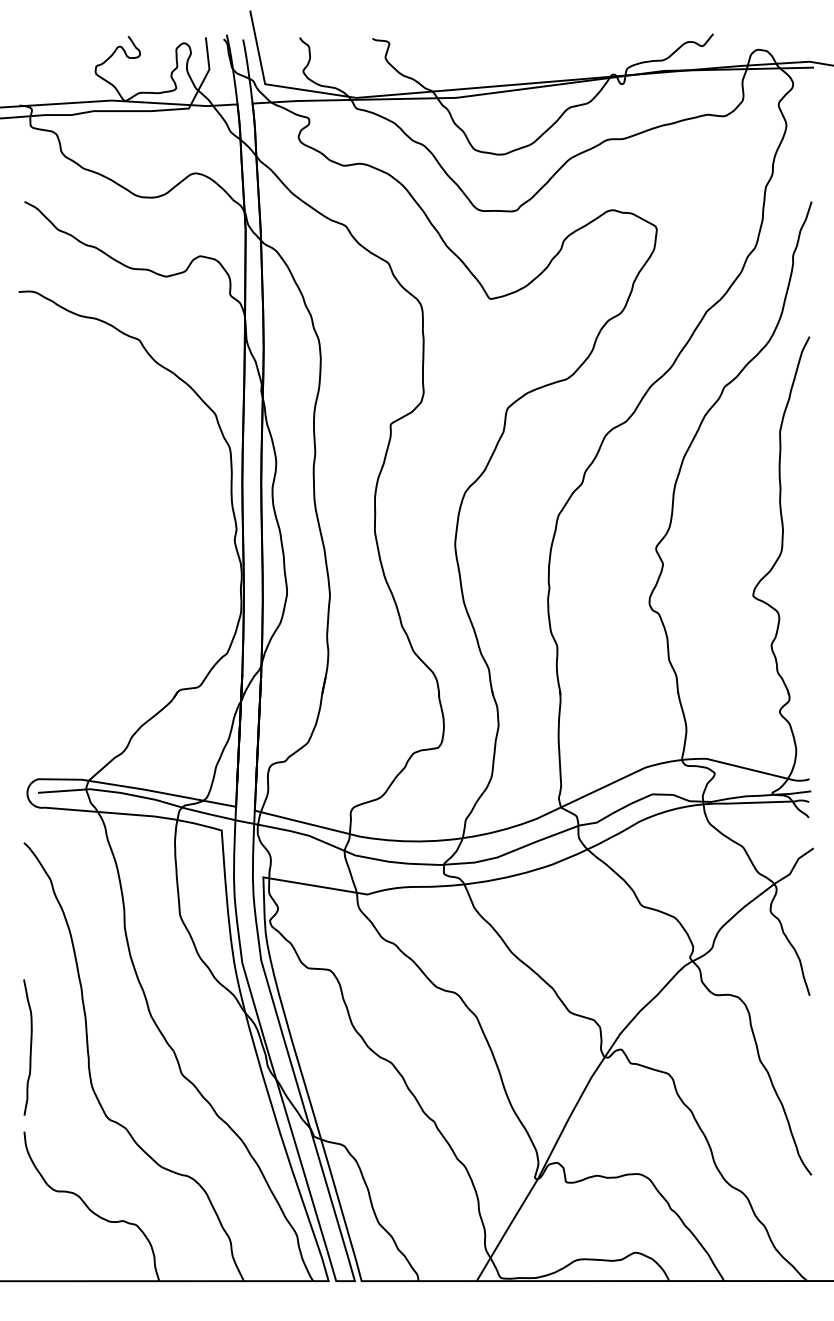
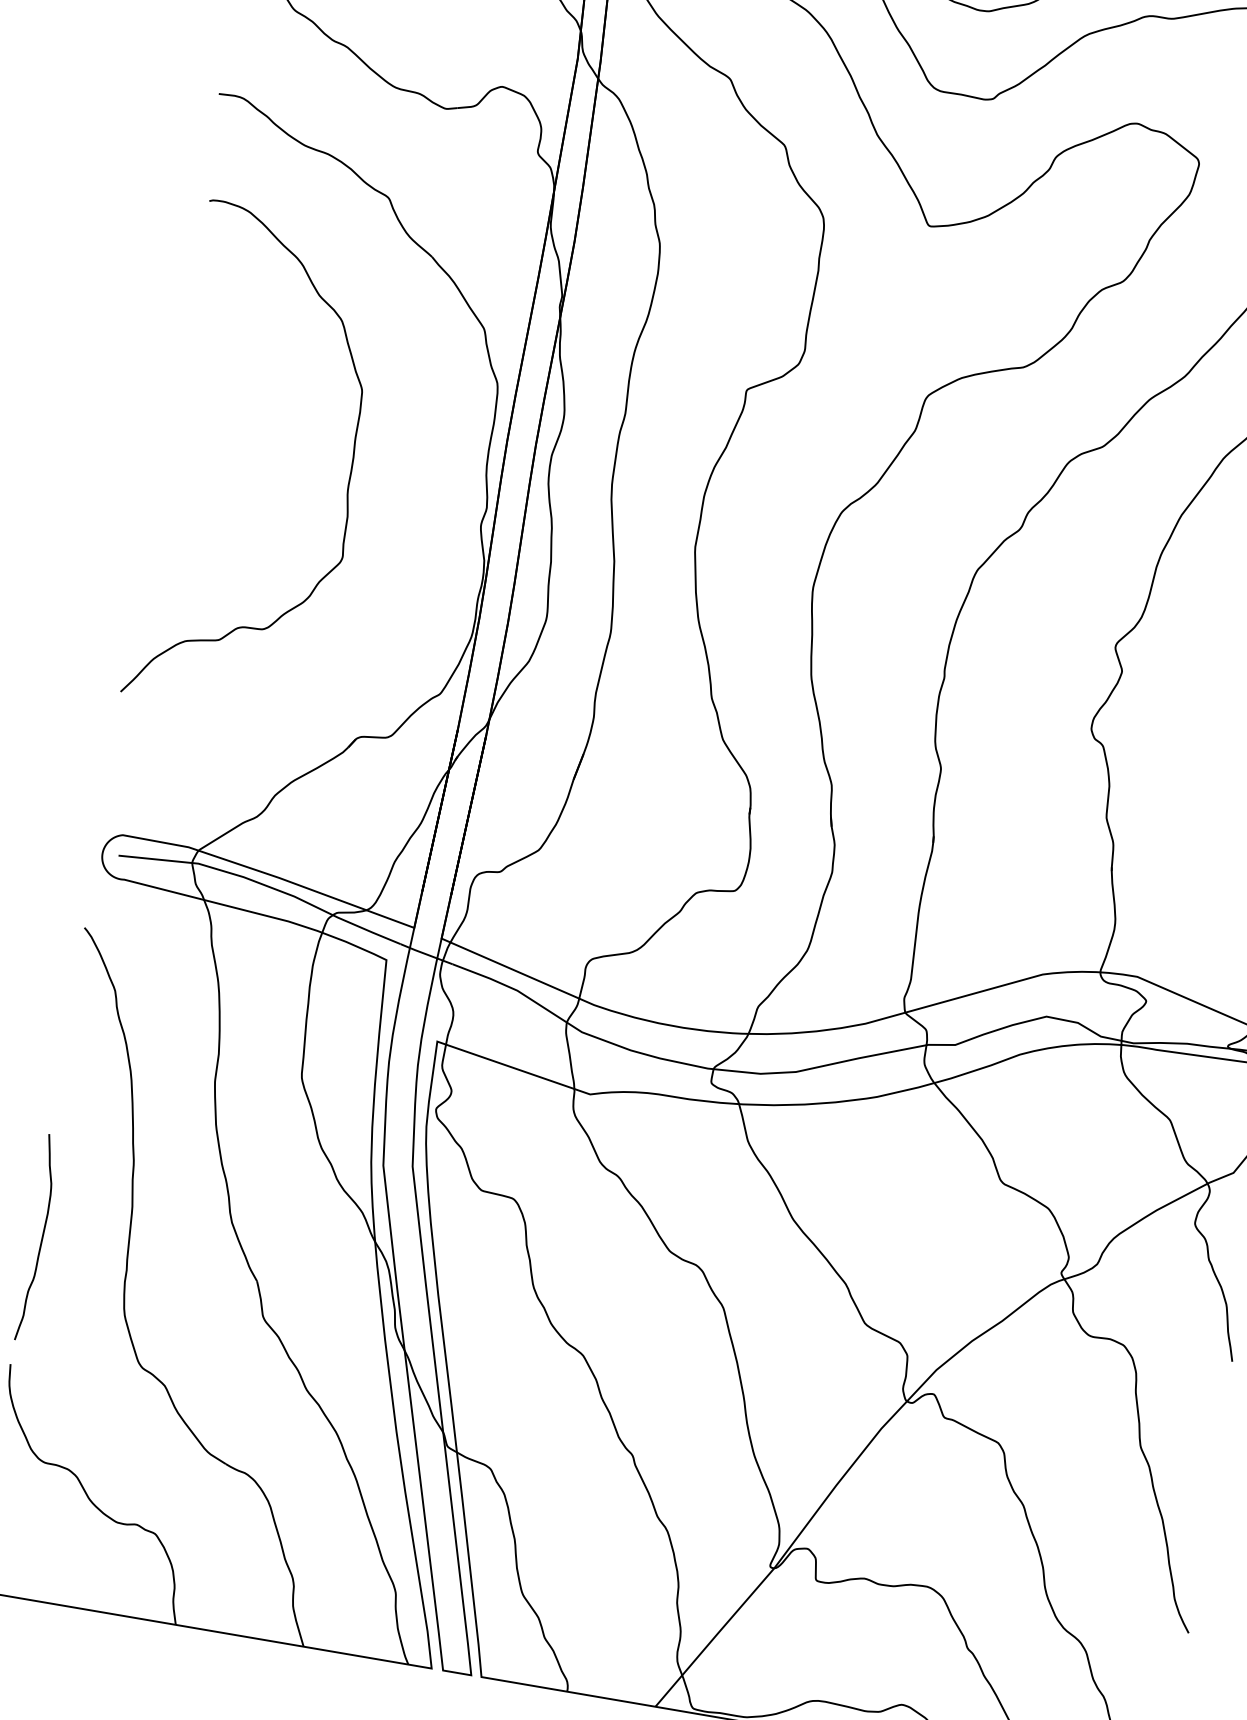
curve: (144, 523) -> (349, 476), added

